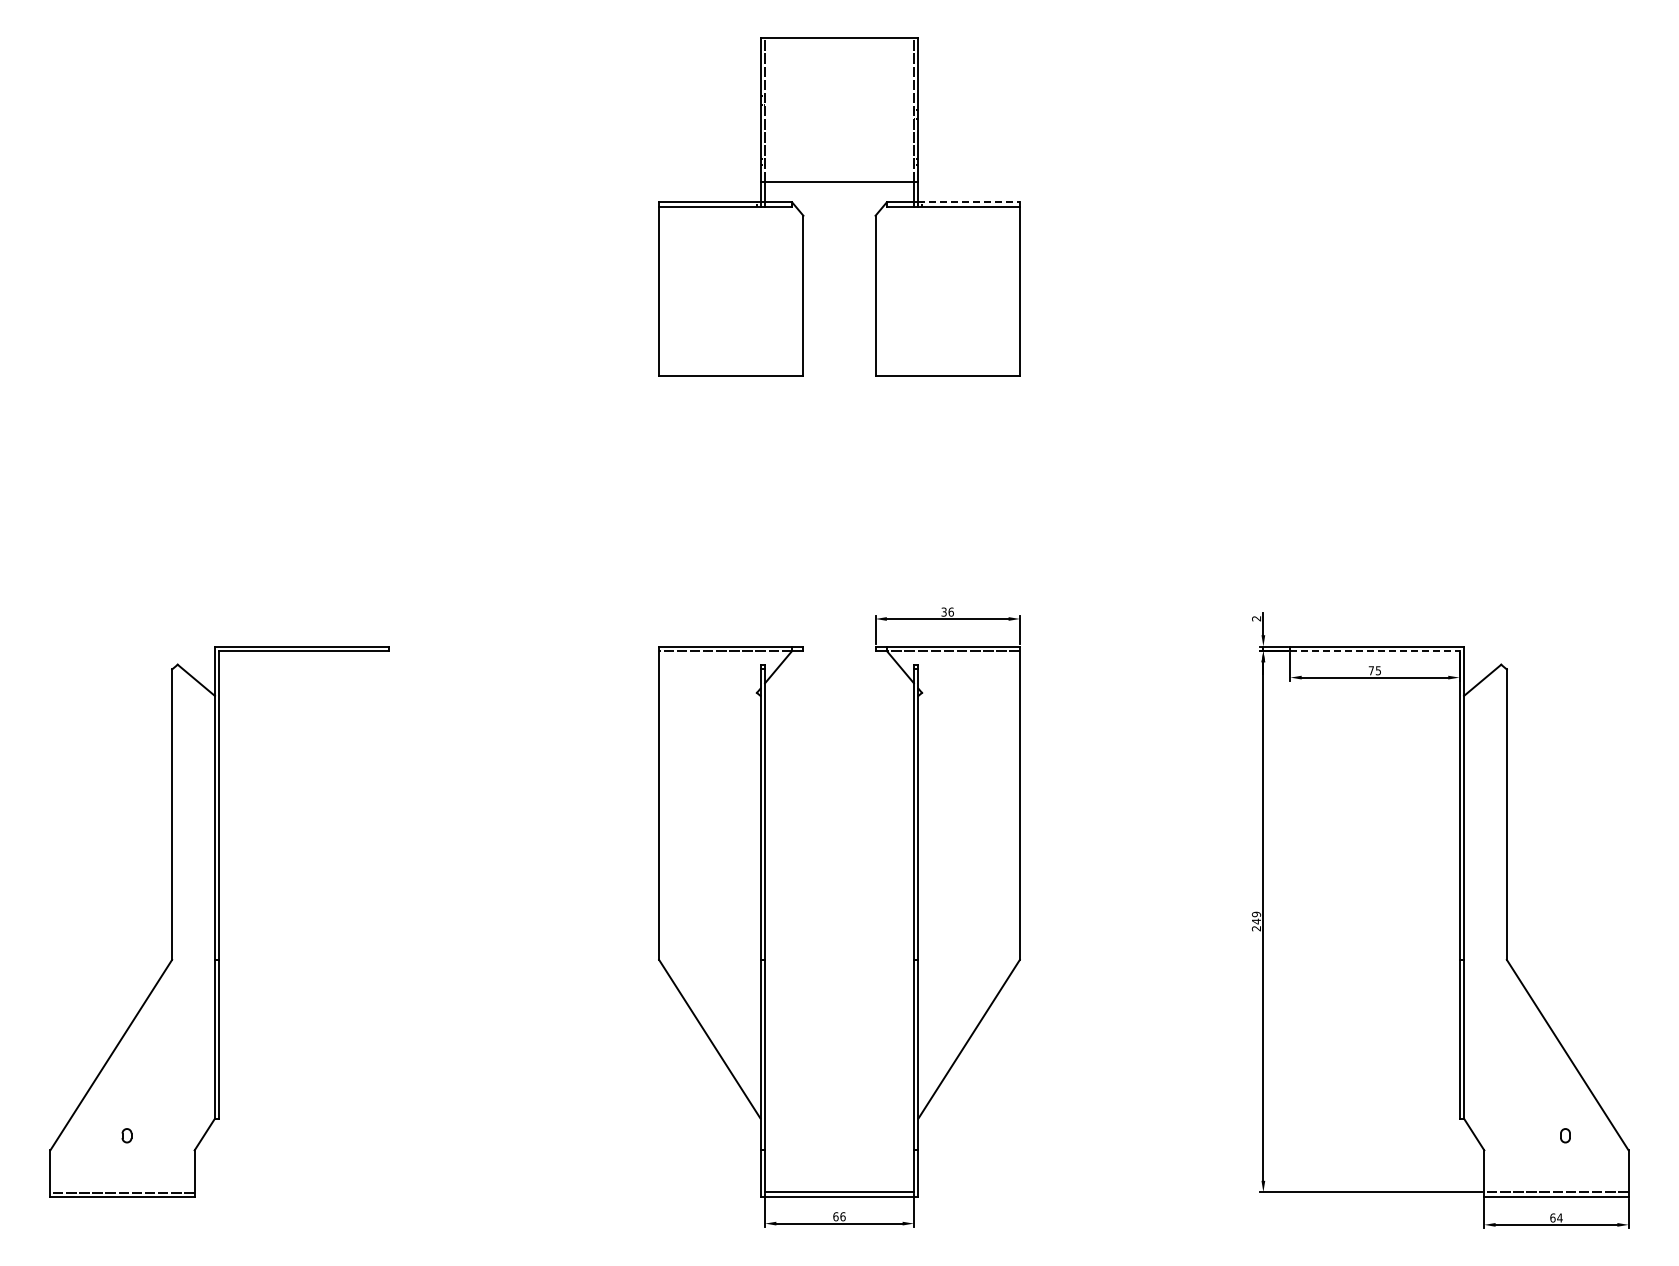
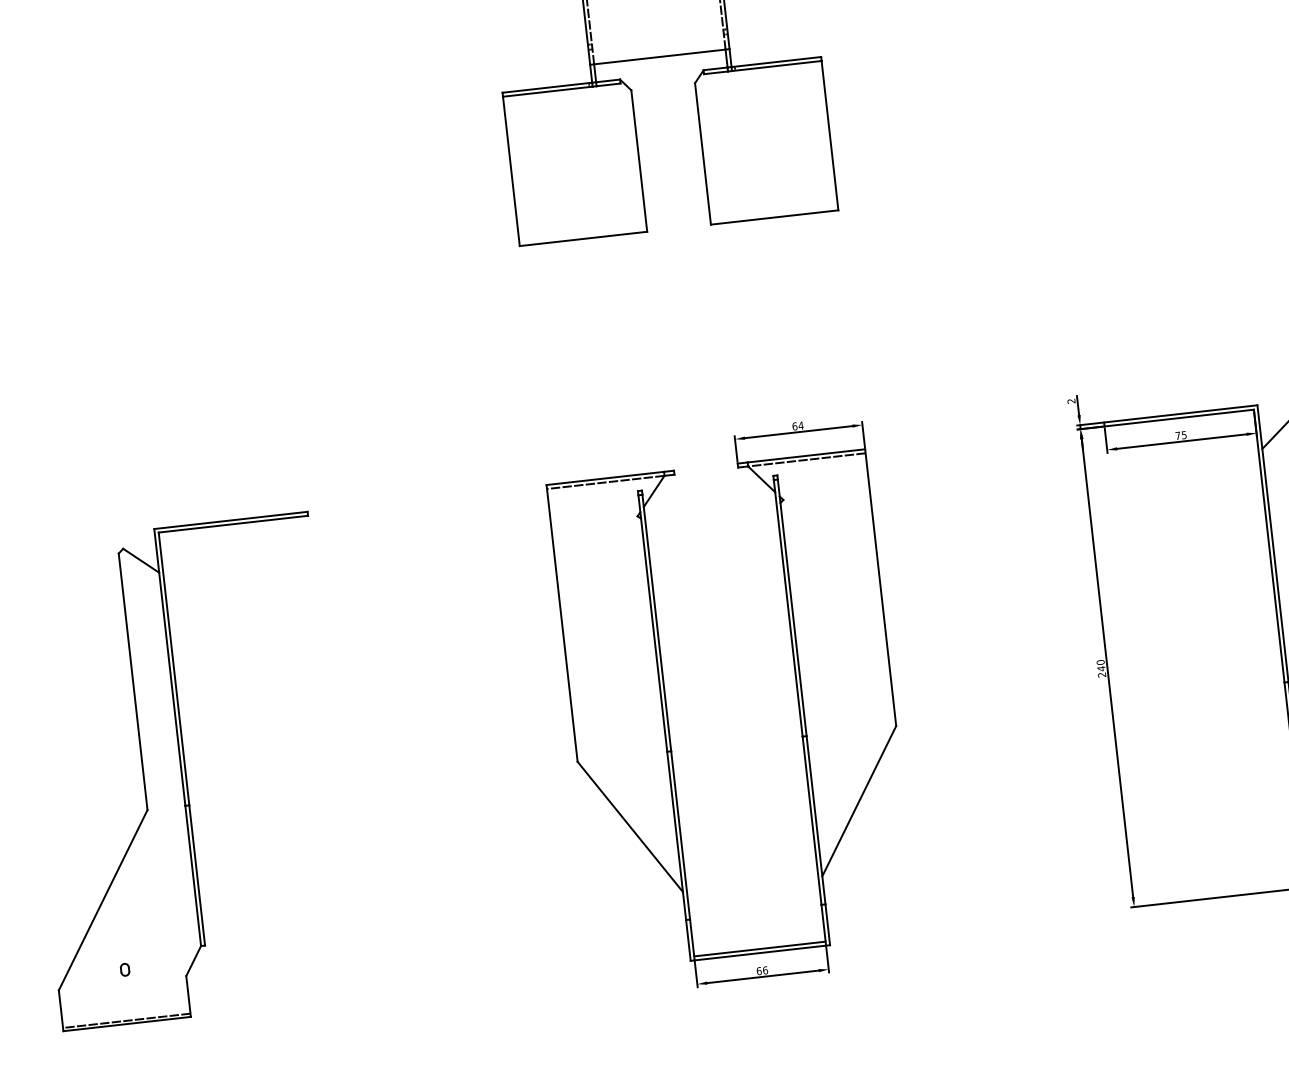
line: (969, 202) -> (776, 62), dashed -> solid
text: (947, 611) -> (797, 425), 36 -> 64
line: (1374, 651) -> (1178, 418), dashed -> solid
text: (1256, 914) -> (1100, 662), 249 -> 240

